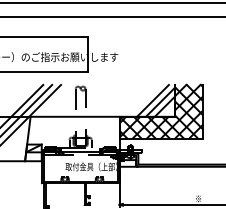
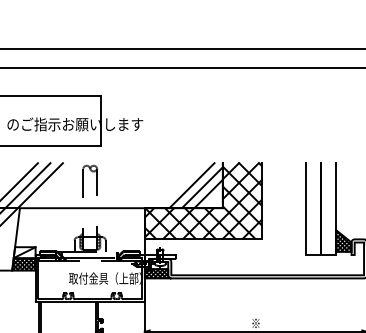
hatch: (33, 156) -> (23, 264), added
hatch: (128, 163) -> (157, 273), added

